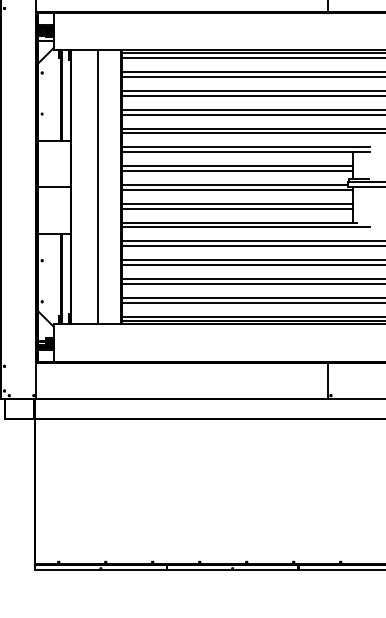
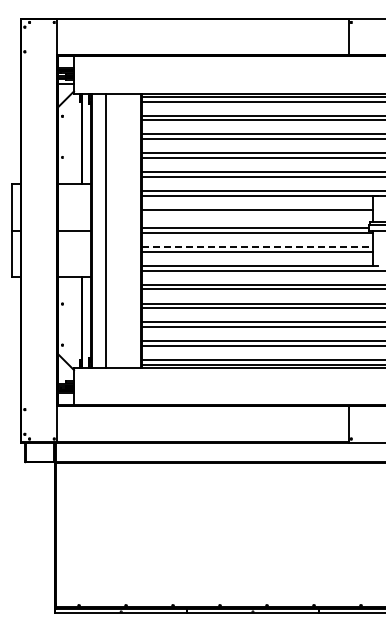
line: (237, 171) -> (257, 214), removed
line: (98, 187) -> (105, 230), moved
line: (238, 204) -> (258, 247), solid -> dashed

